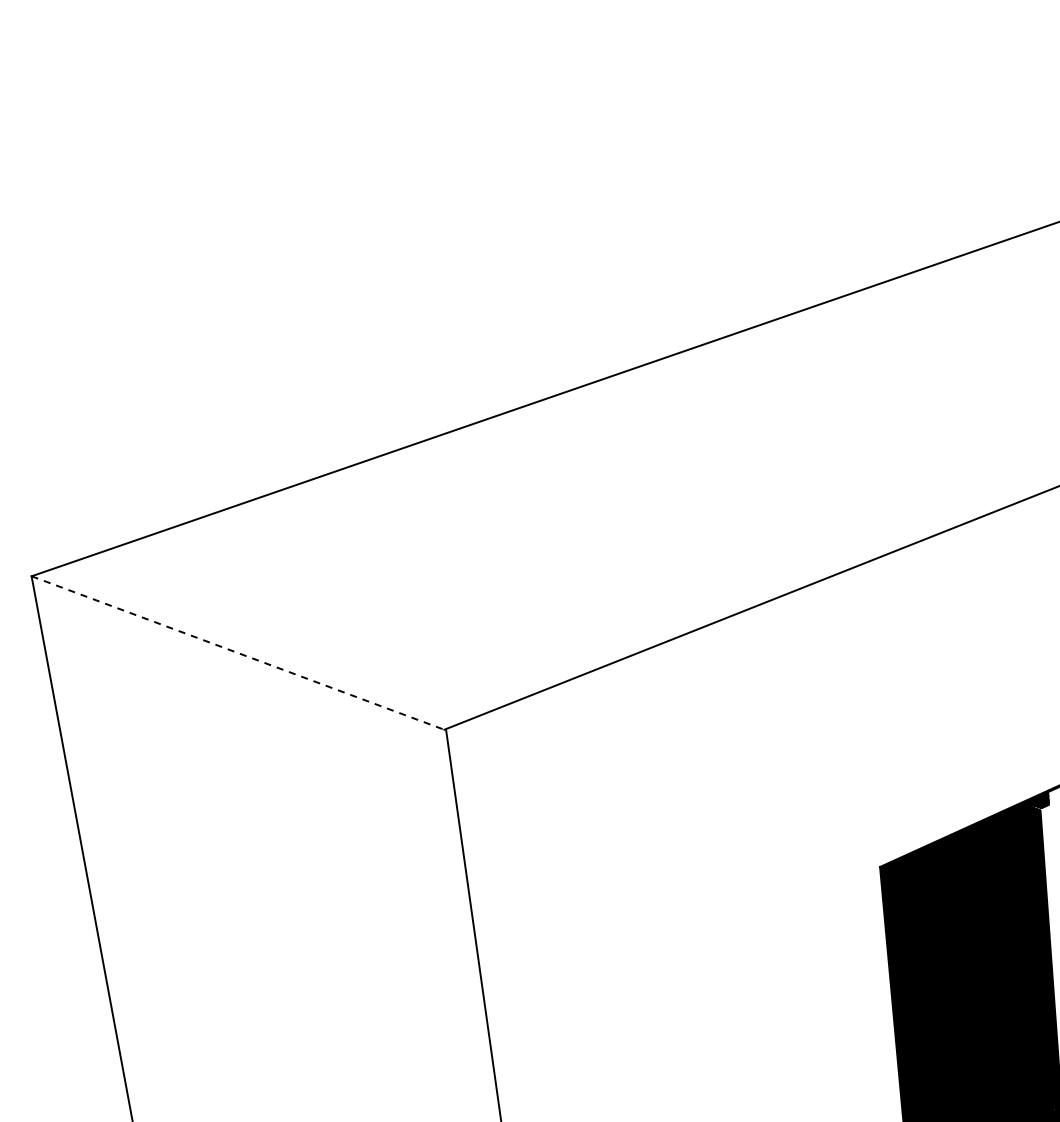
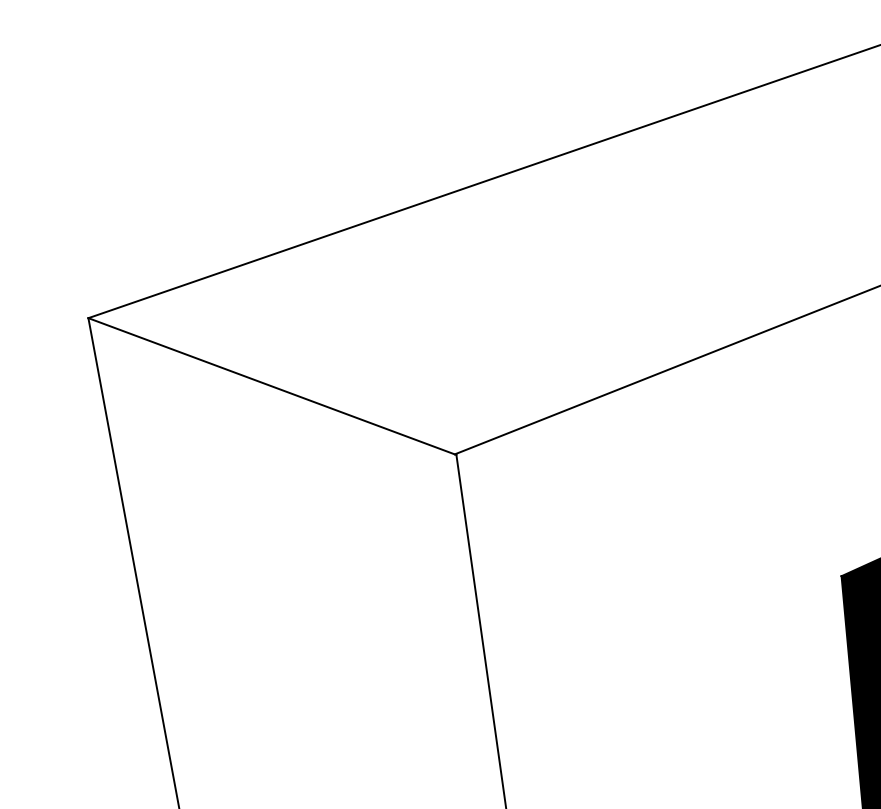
line: (239, 653) -> (272, 386), dashed -> solid

